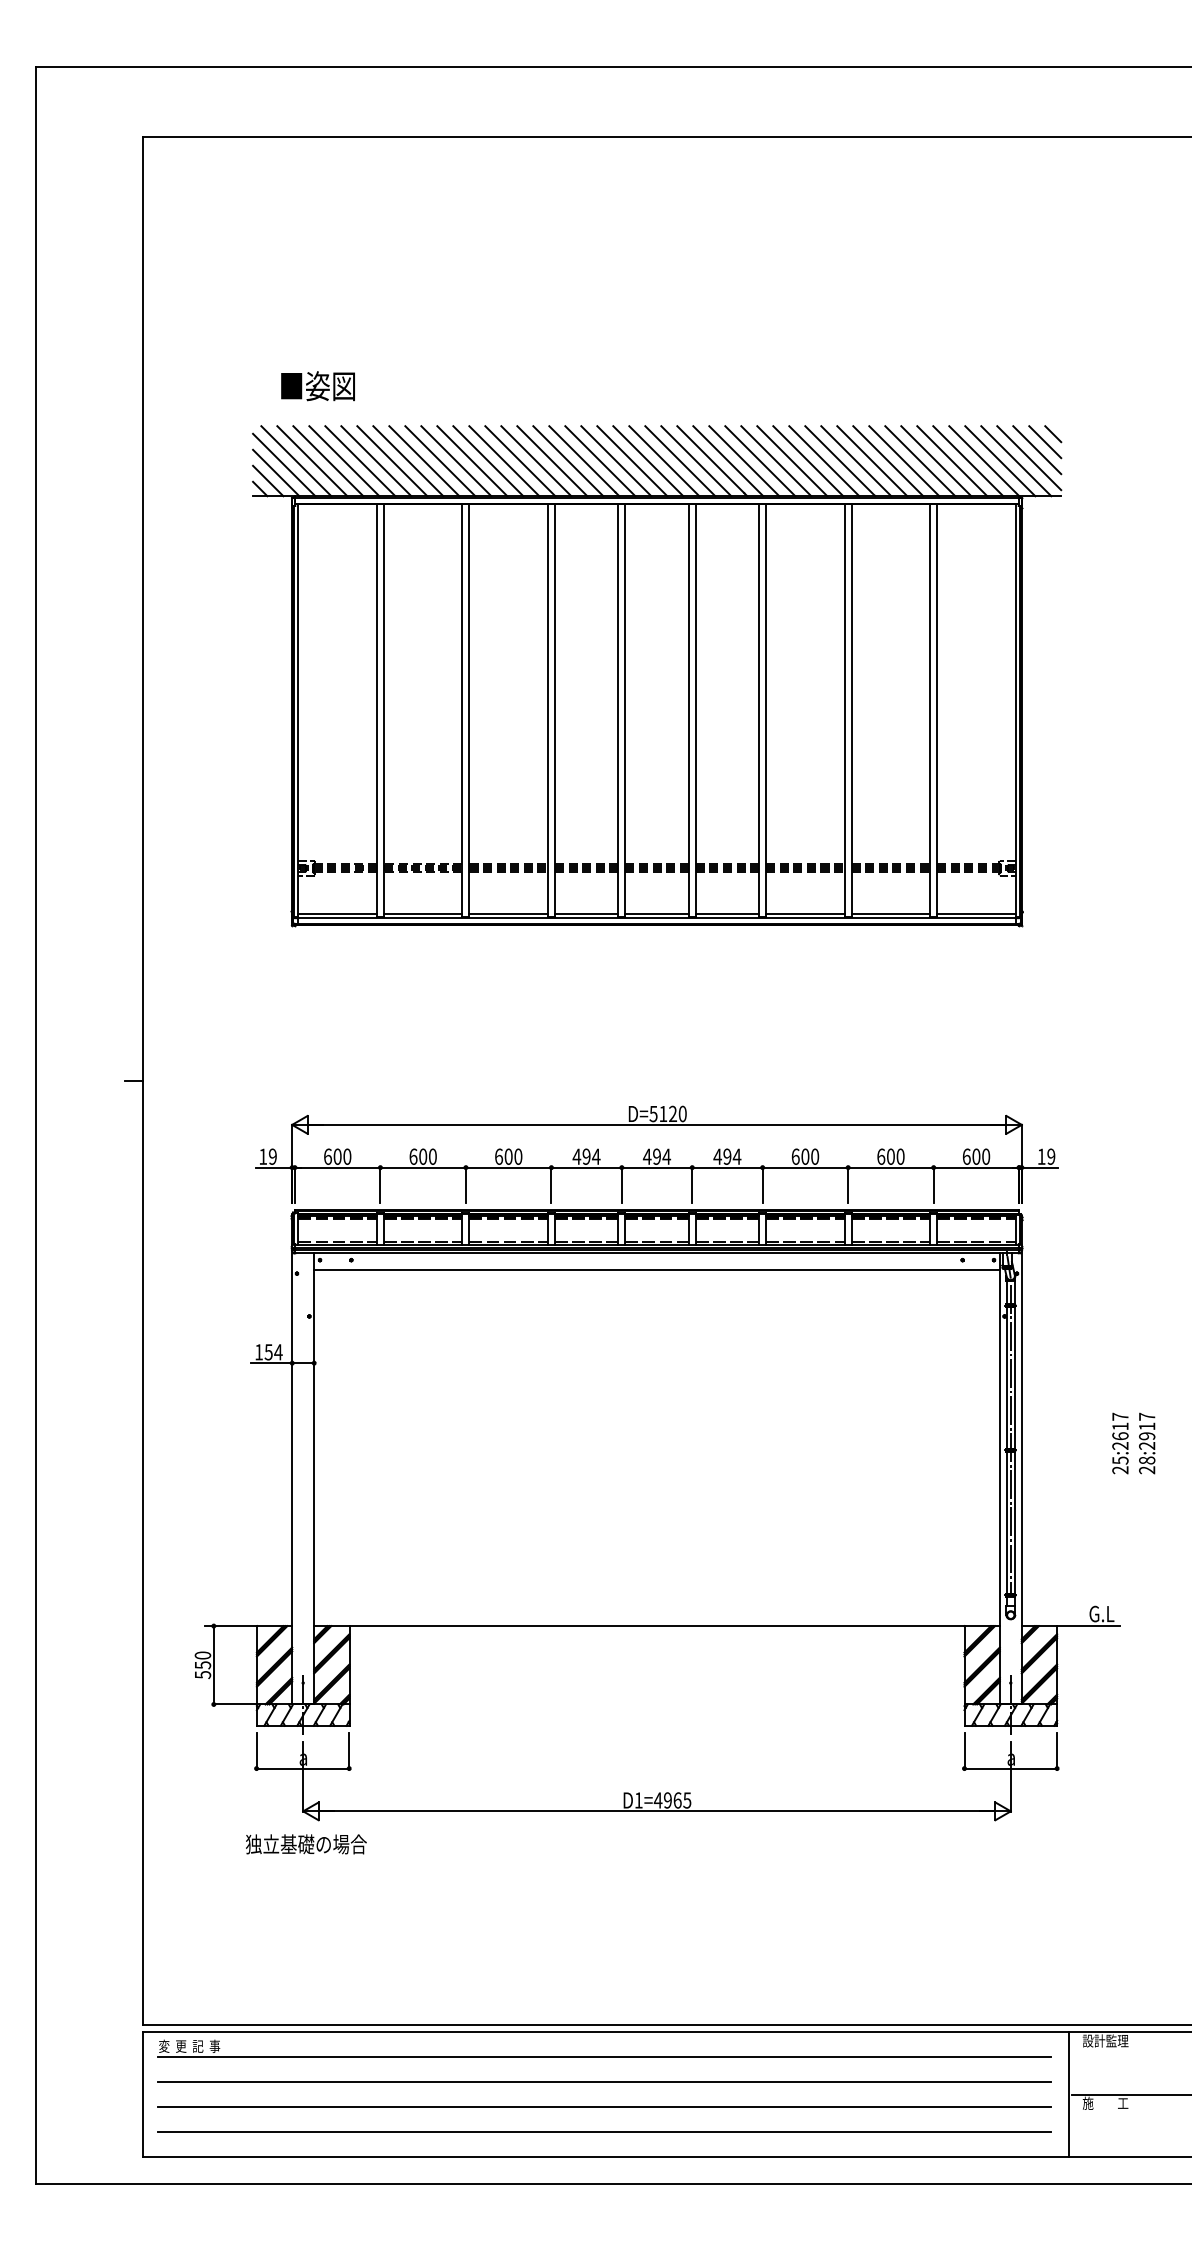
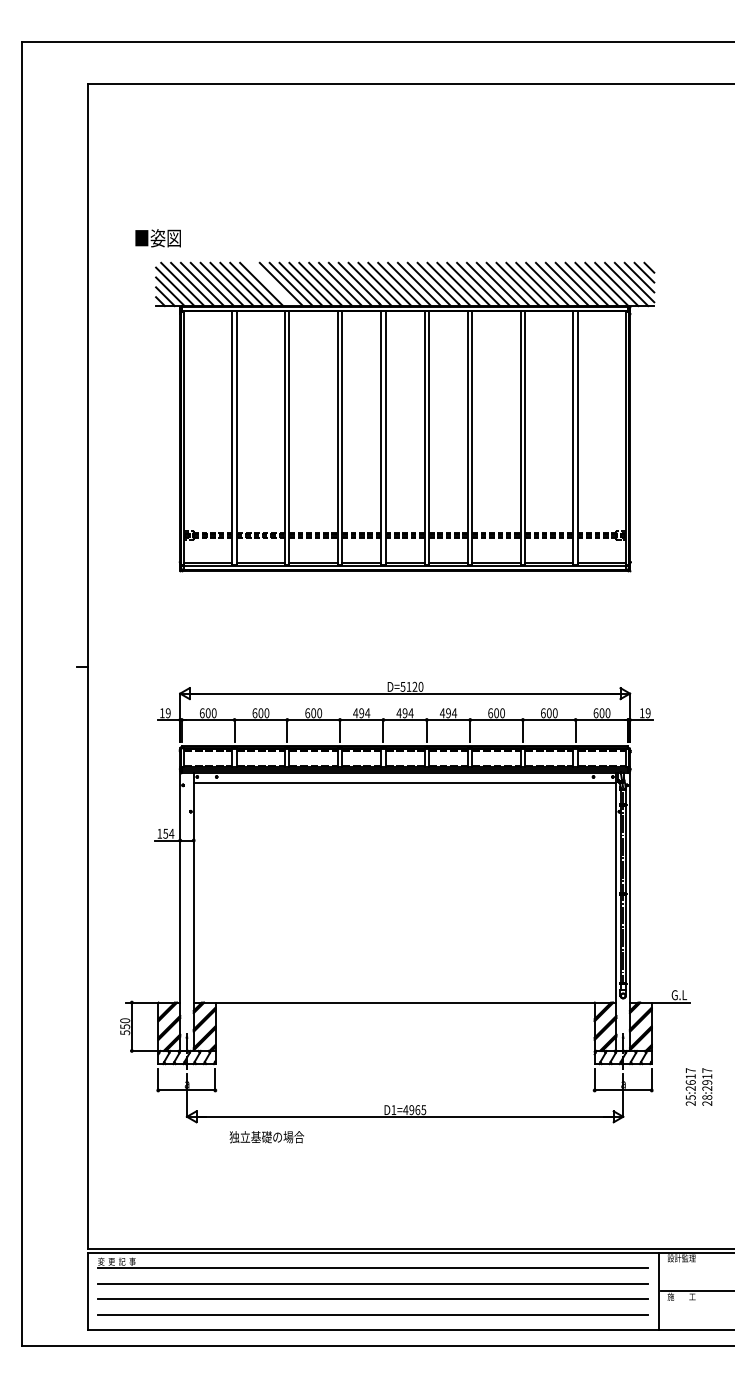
text: (316, 386) -> (157, 238), moved
line: (440, 461) -> (271, 284), removed
text: (1132, 1442) -> (698, 1086), moved
text: (305, 1844) -> (266, 1137), moved

